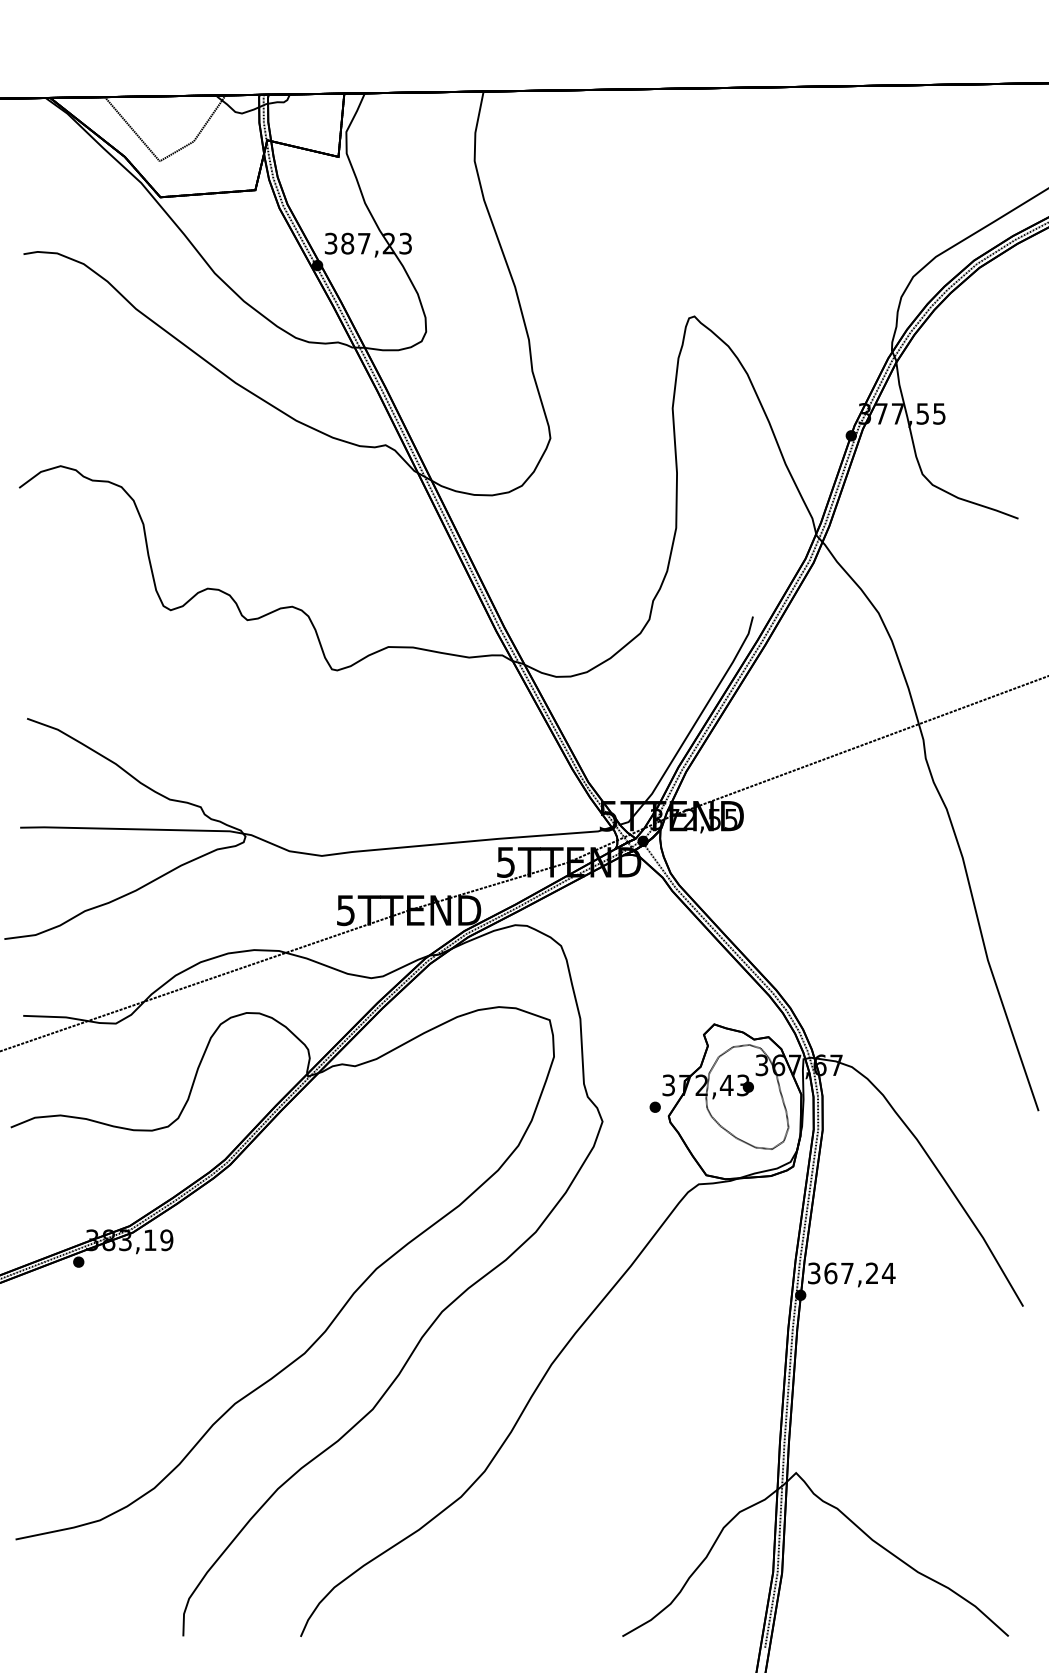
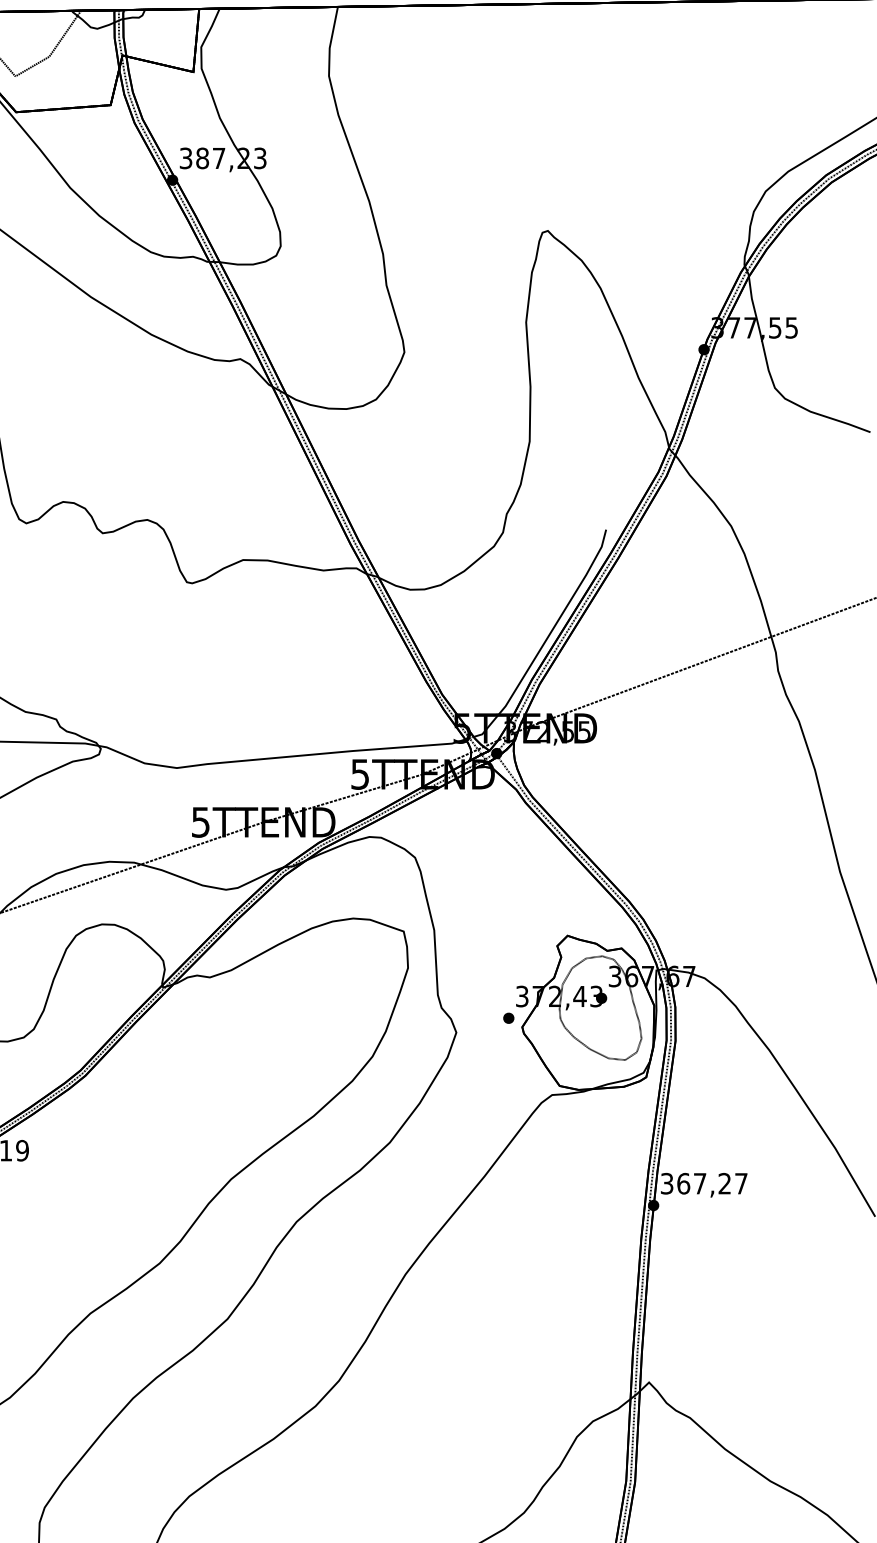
text: (888, 1272) -> (741, 1182), 367,24 -> 367,27

